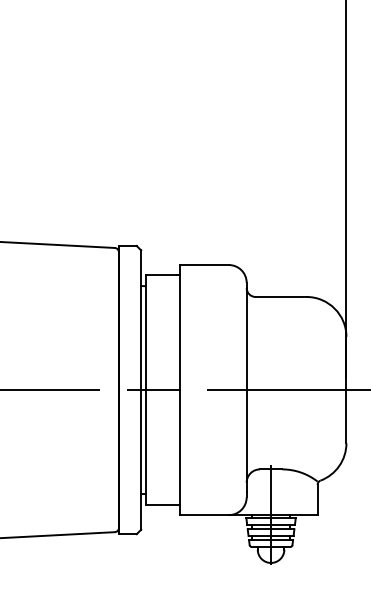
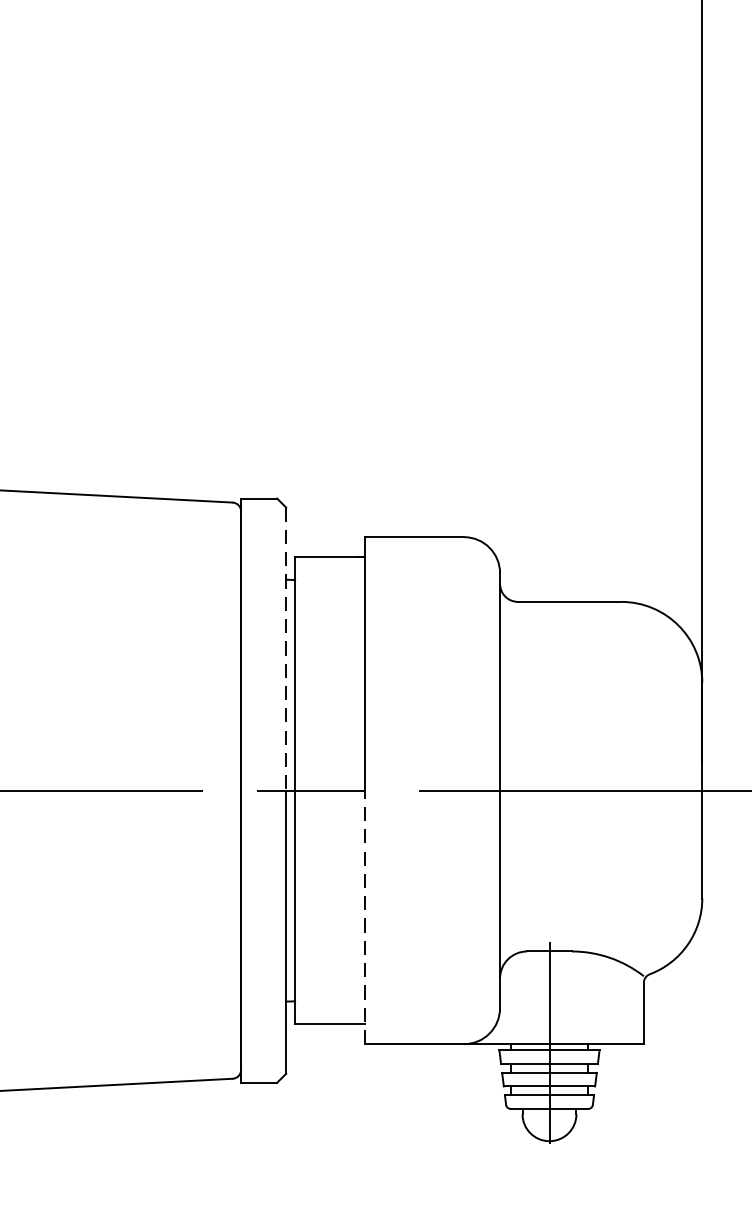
line: (141, 320) -> (286, 649), solid -> dashed
line: (180, 452) -> (365, 917), solid -> dashed

